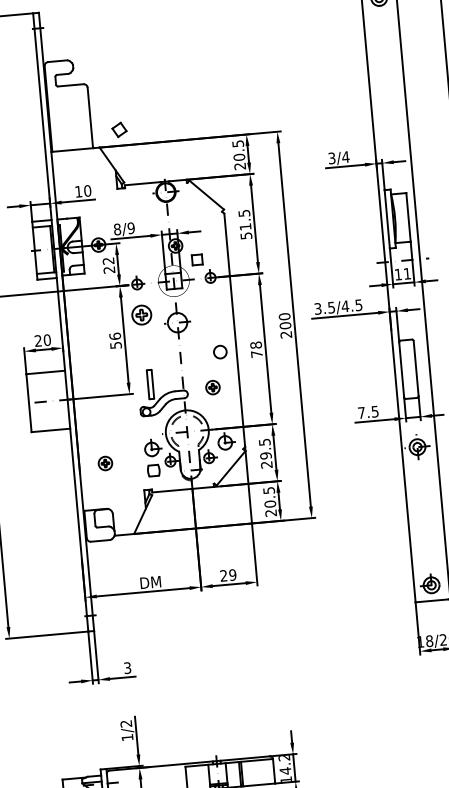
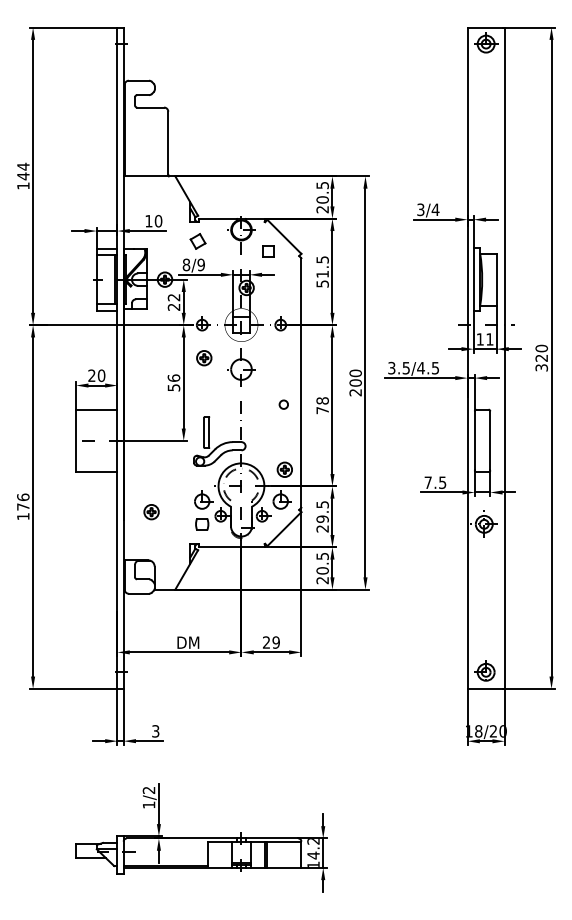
part: (118, 130) -> (197, 241), moved
part: (197, 259) -> (268, 251), moved
part: (142, 315) -> (204, 358), size x0.71
circle: (219, 351) -> (283, 404), size x0.62
part: (212, 387) -> (284, 469), moved

